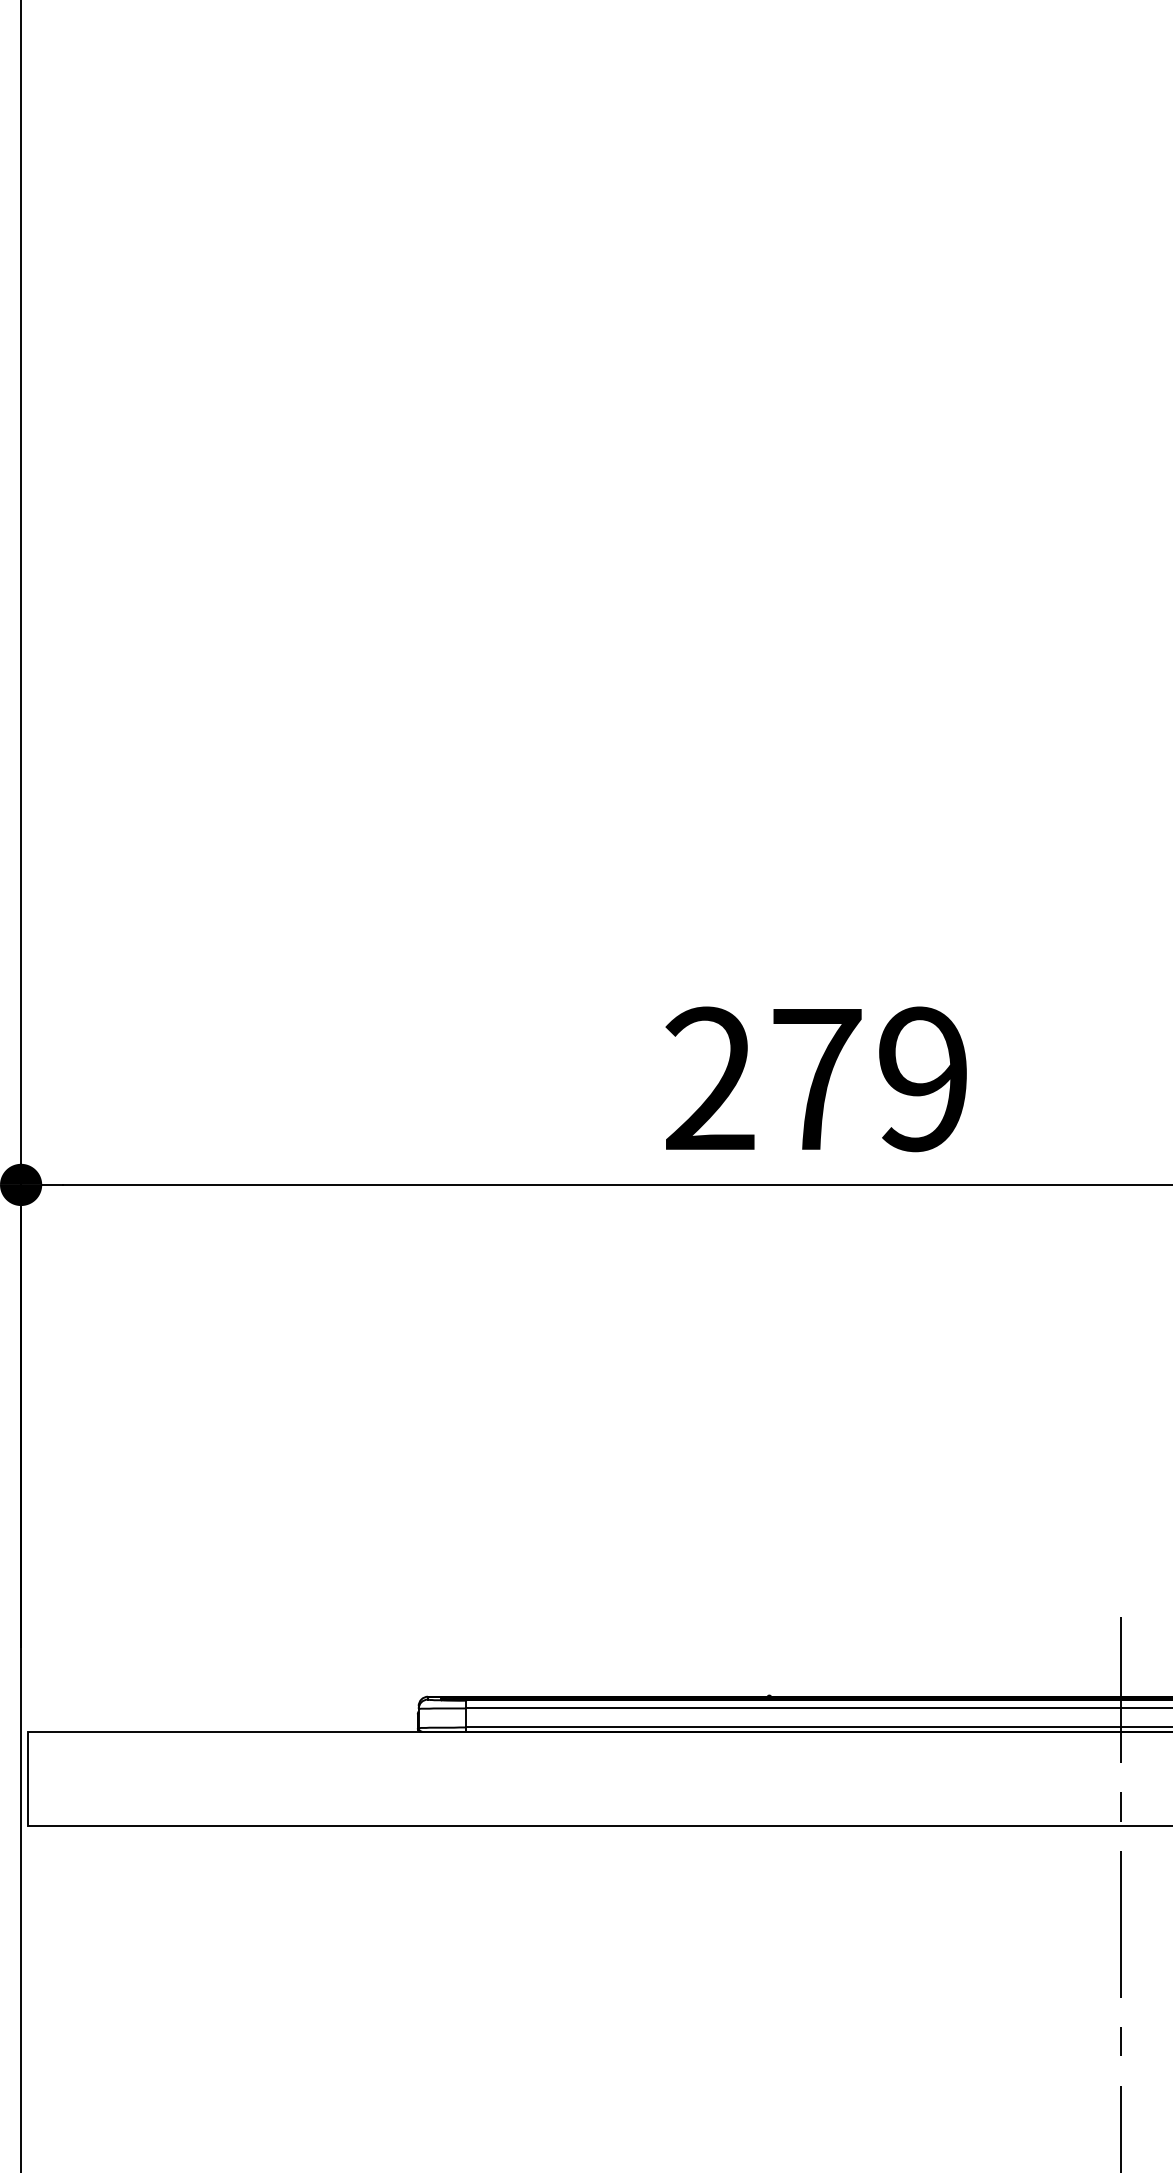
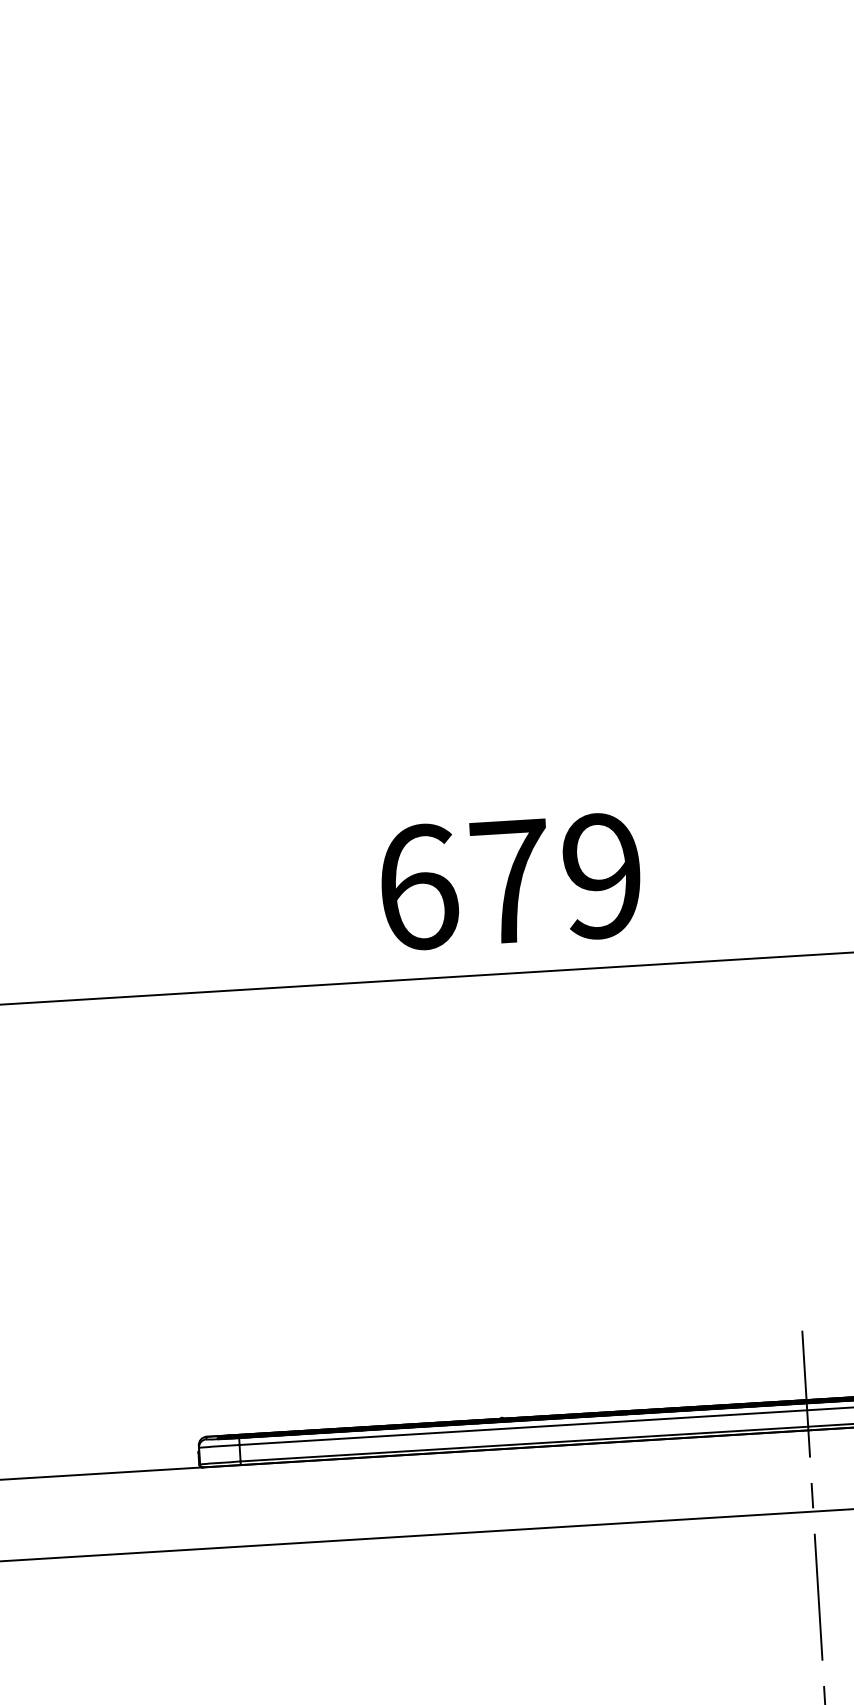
text: (710, 1079) -> (418, 887), 279 -> 679

